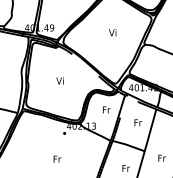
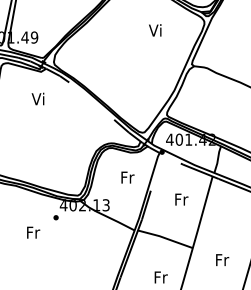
text: (112, 32) -> (154, 29), moved
text: (59, 80) -> (37, 98), moved
text: (57, 158) -> (33, 231), moved

